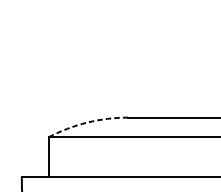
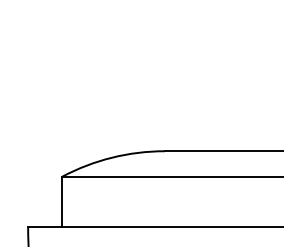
arc: (87, 122) -> (112, 157), dashed -> solid

